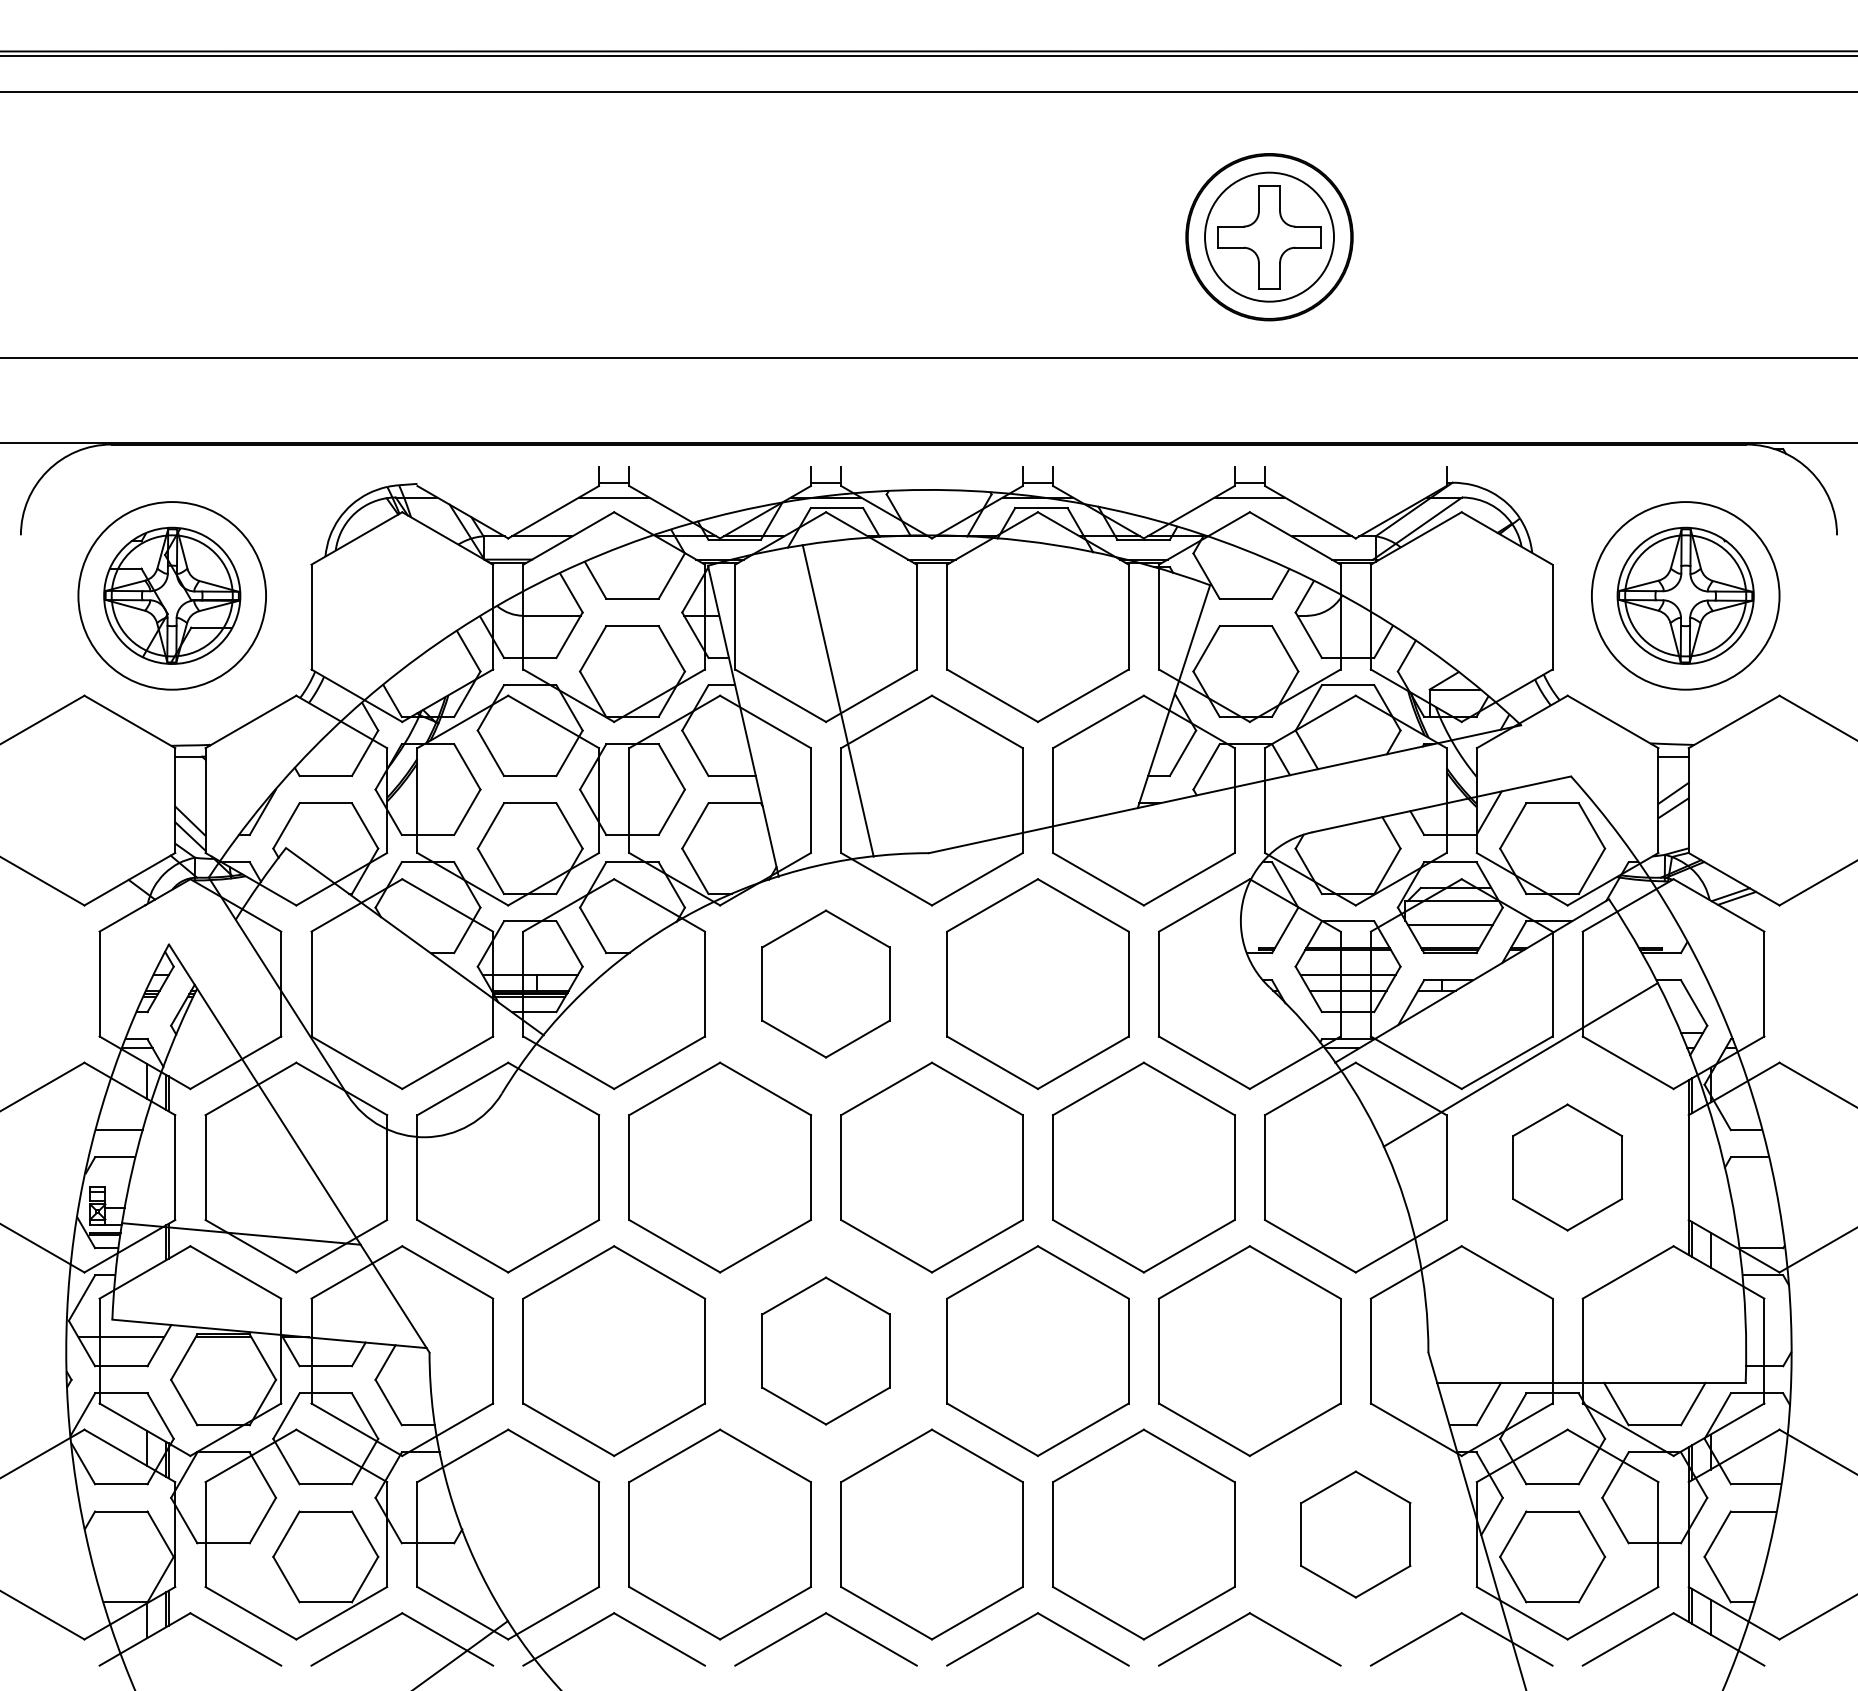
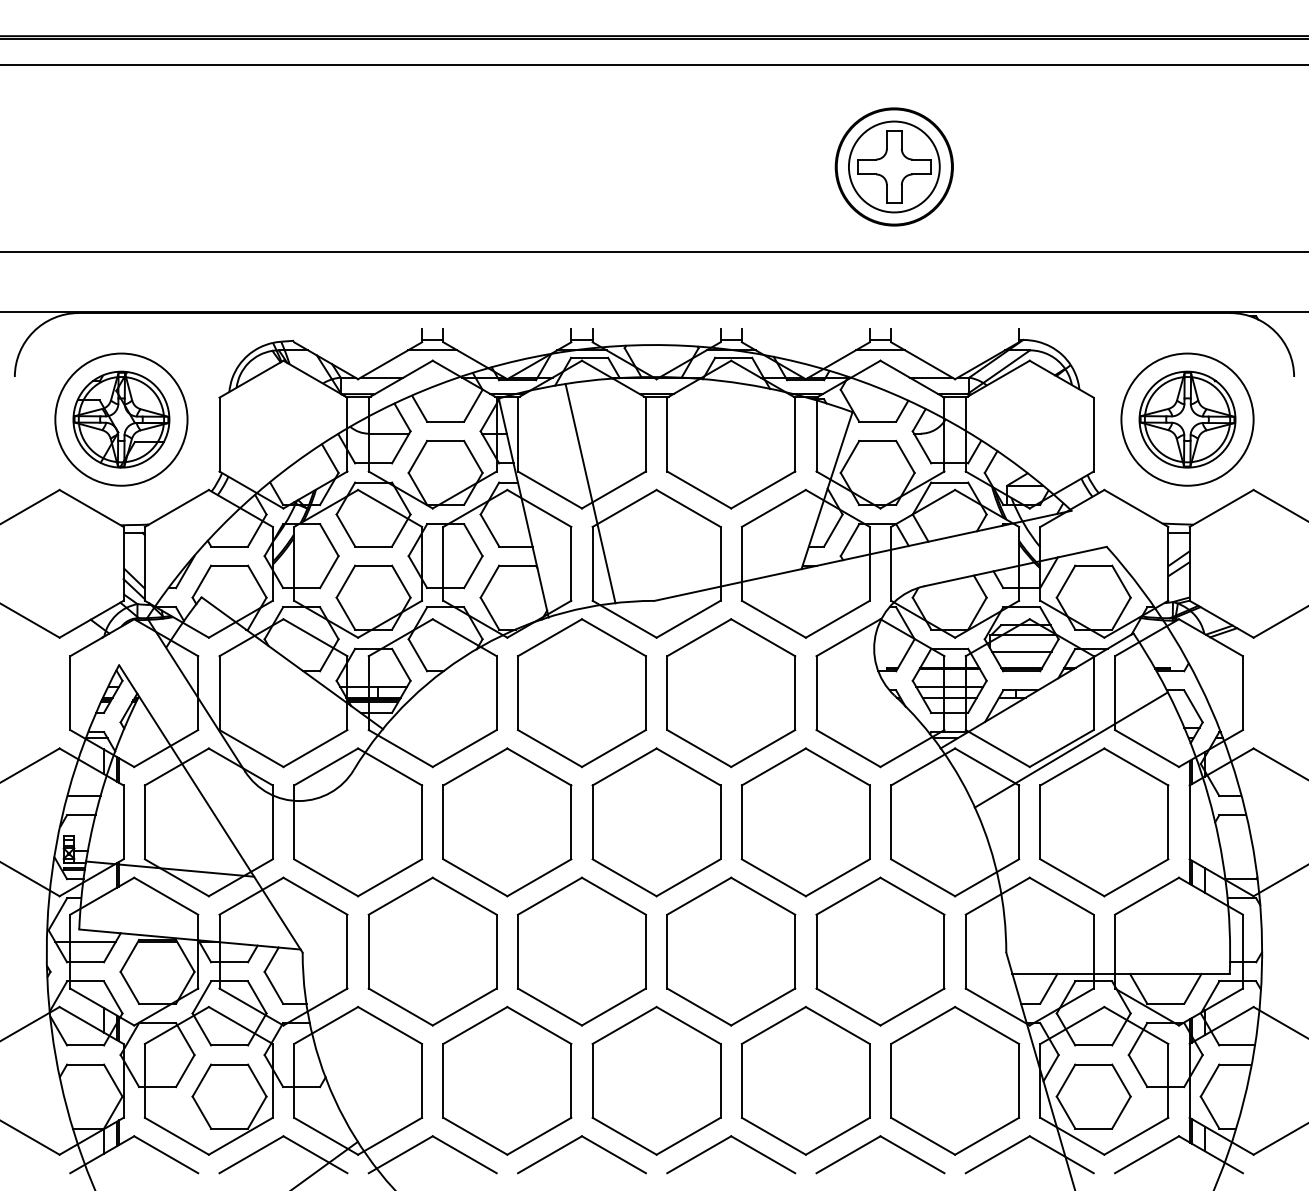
part: (825, 983) -> (581, 692), size x1.43
part: (1567, 1167) -> (1104, 822), size x1.67
part: (825, 1350) -> (581, 951), size x1.43
part: (1355, 1534) -> (954, 1080), size x1.67

